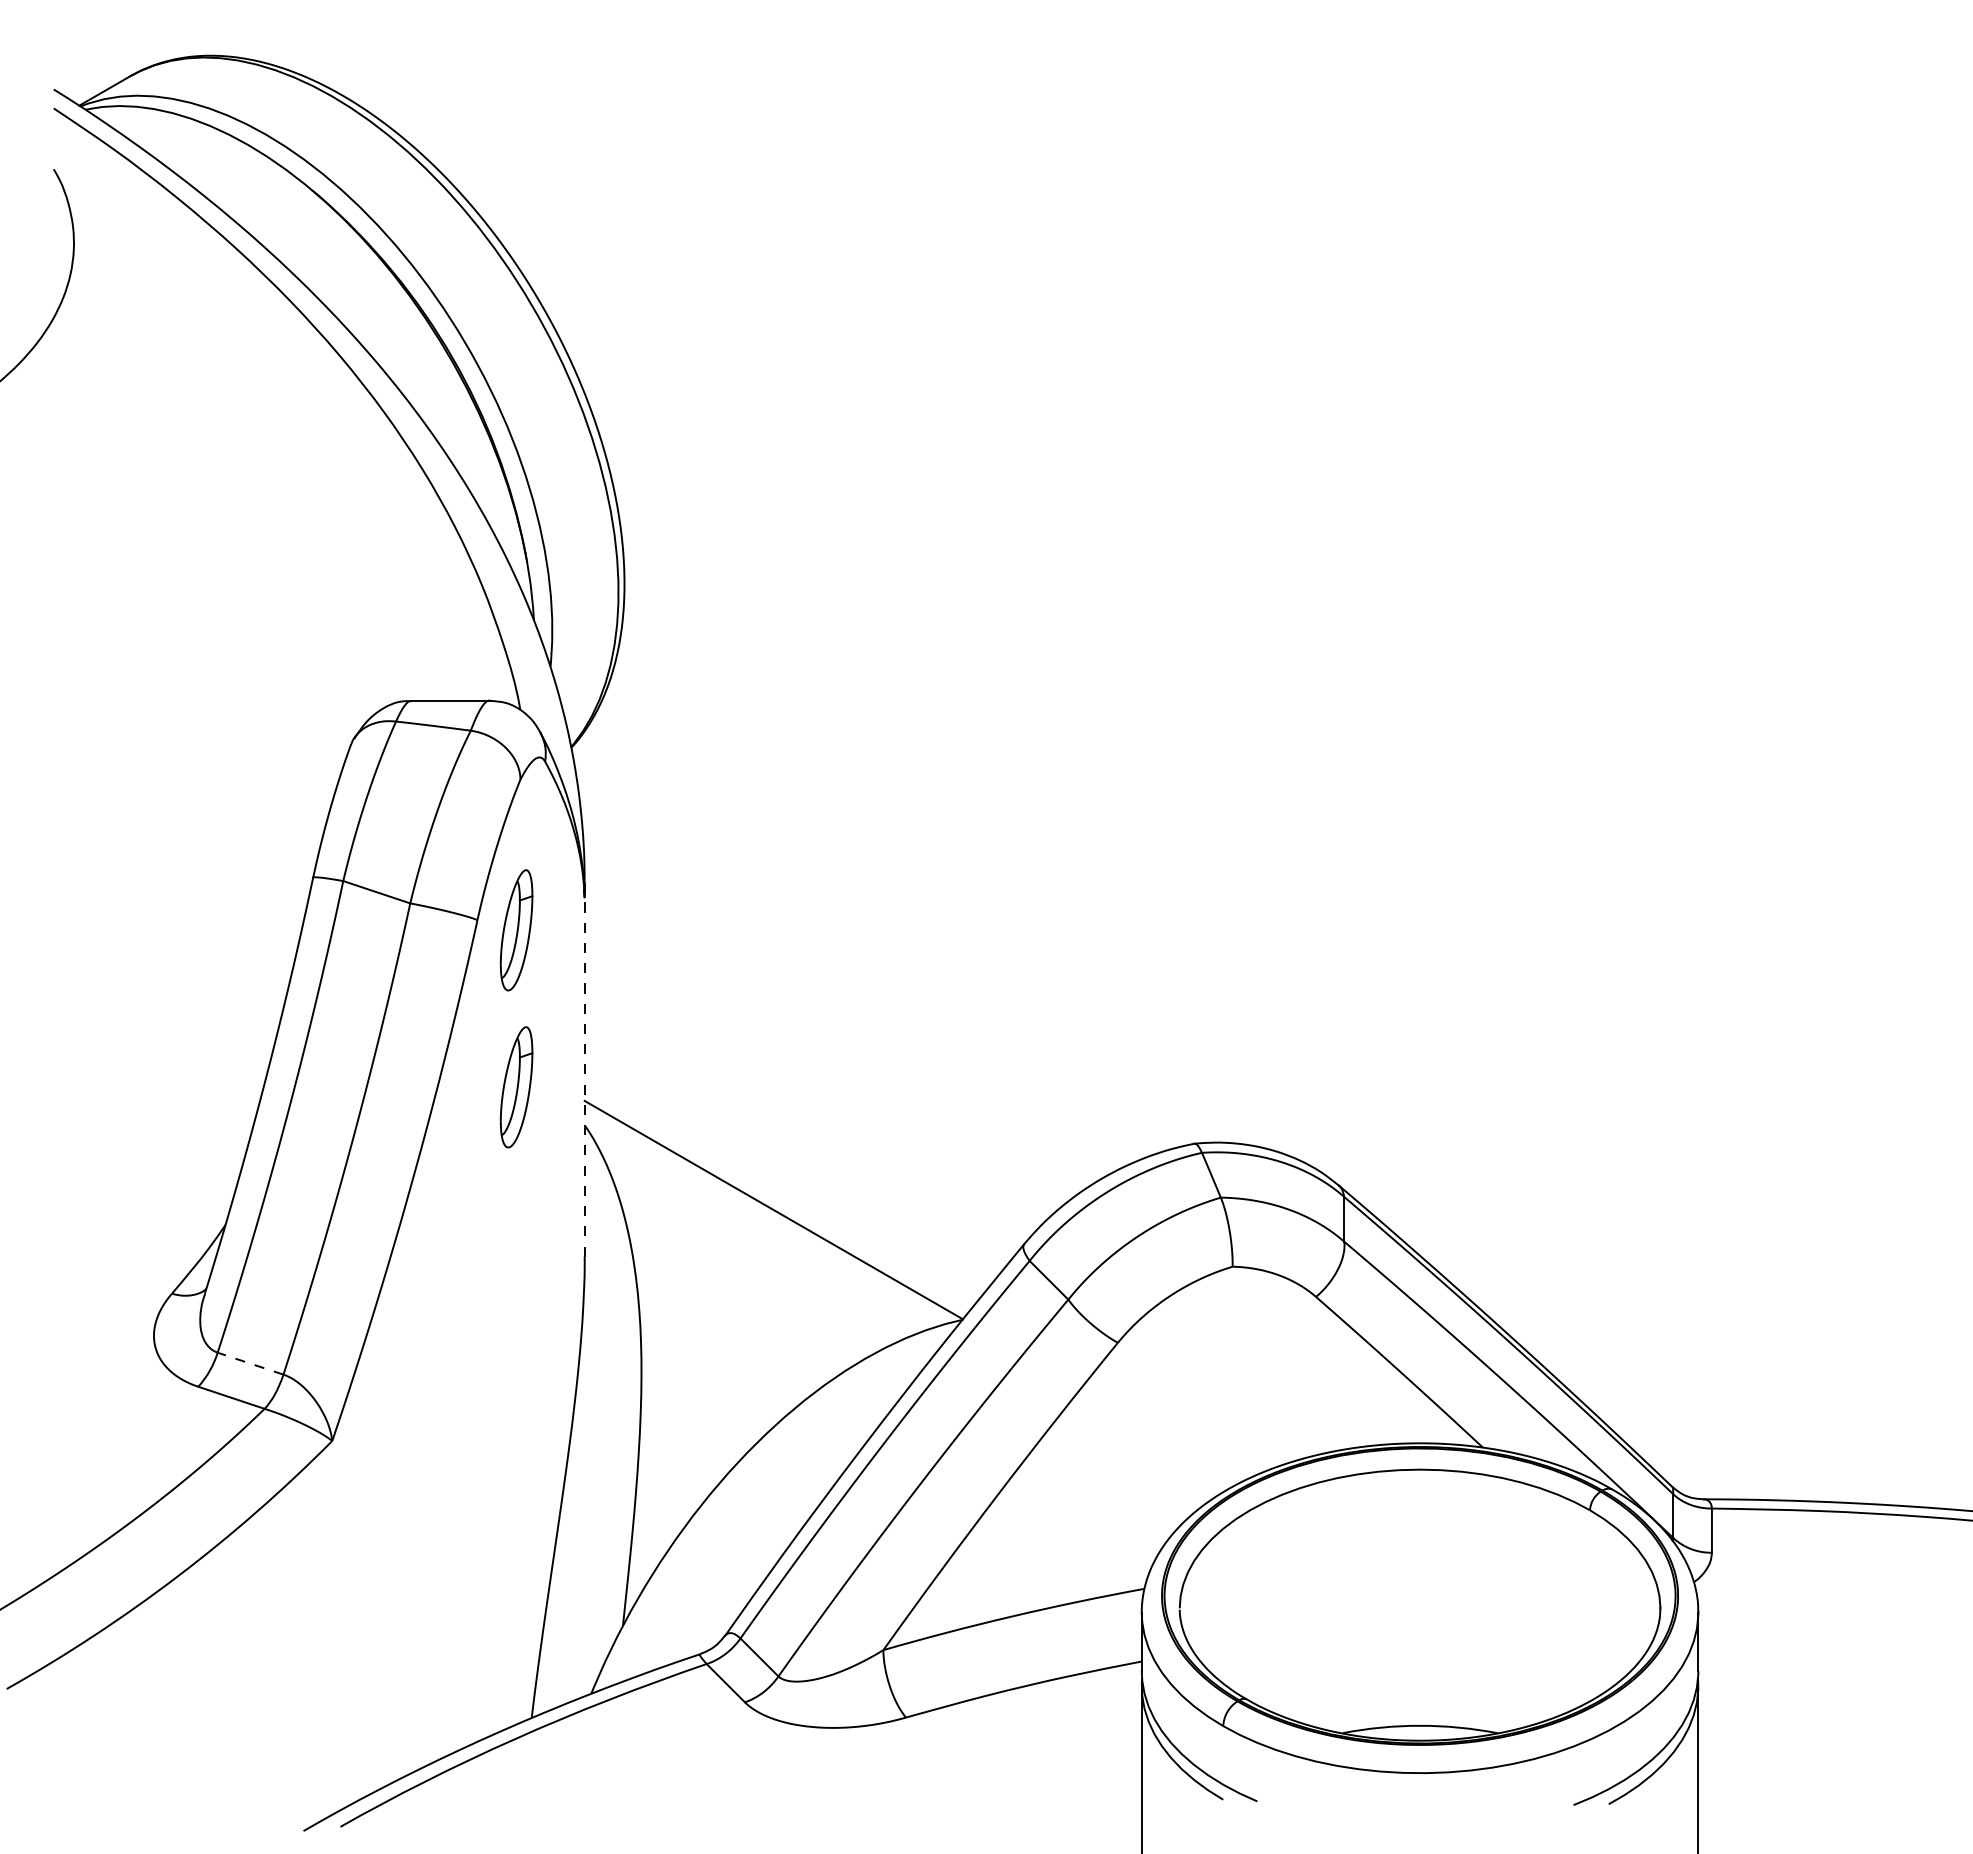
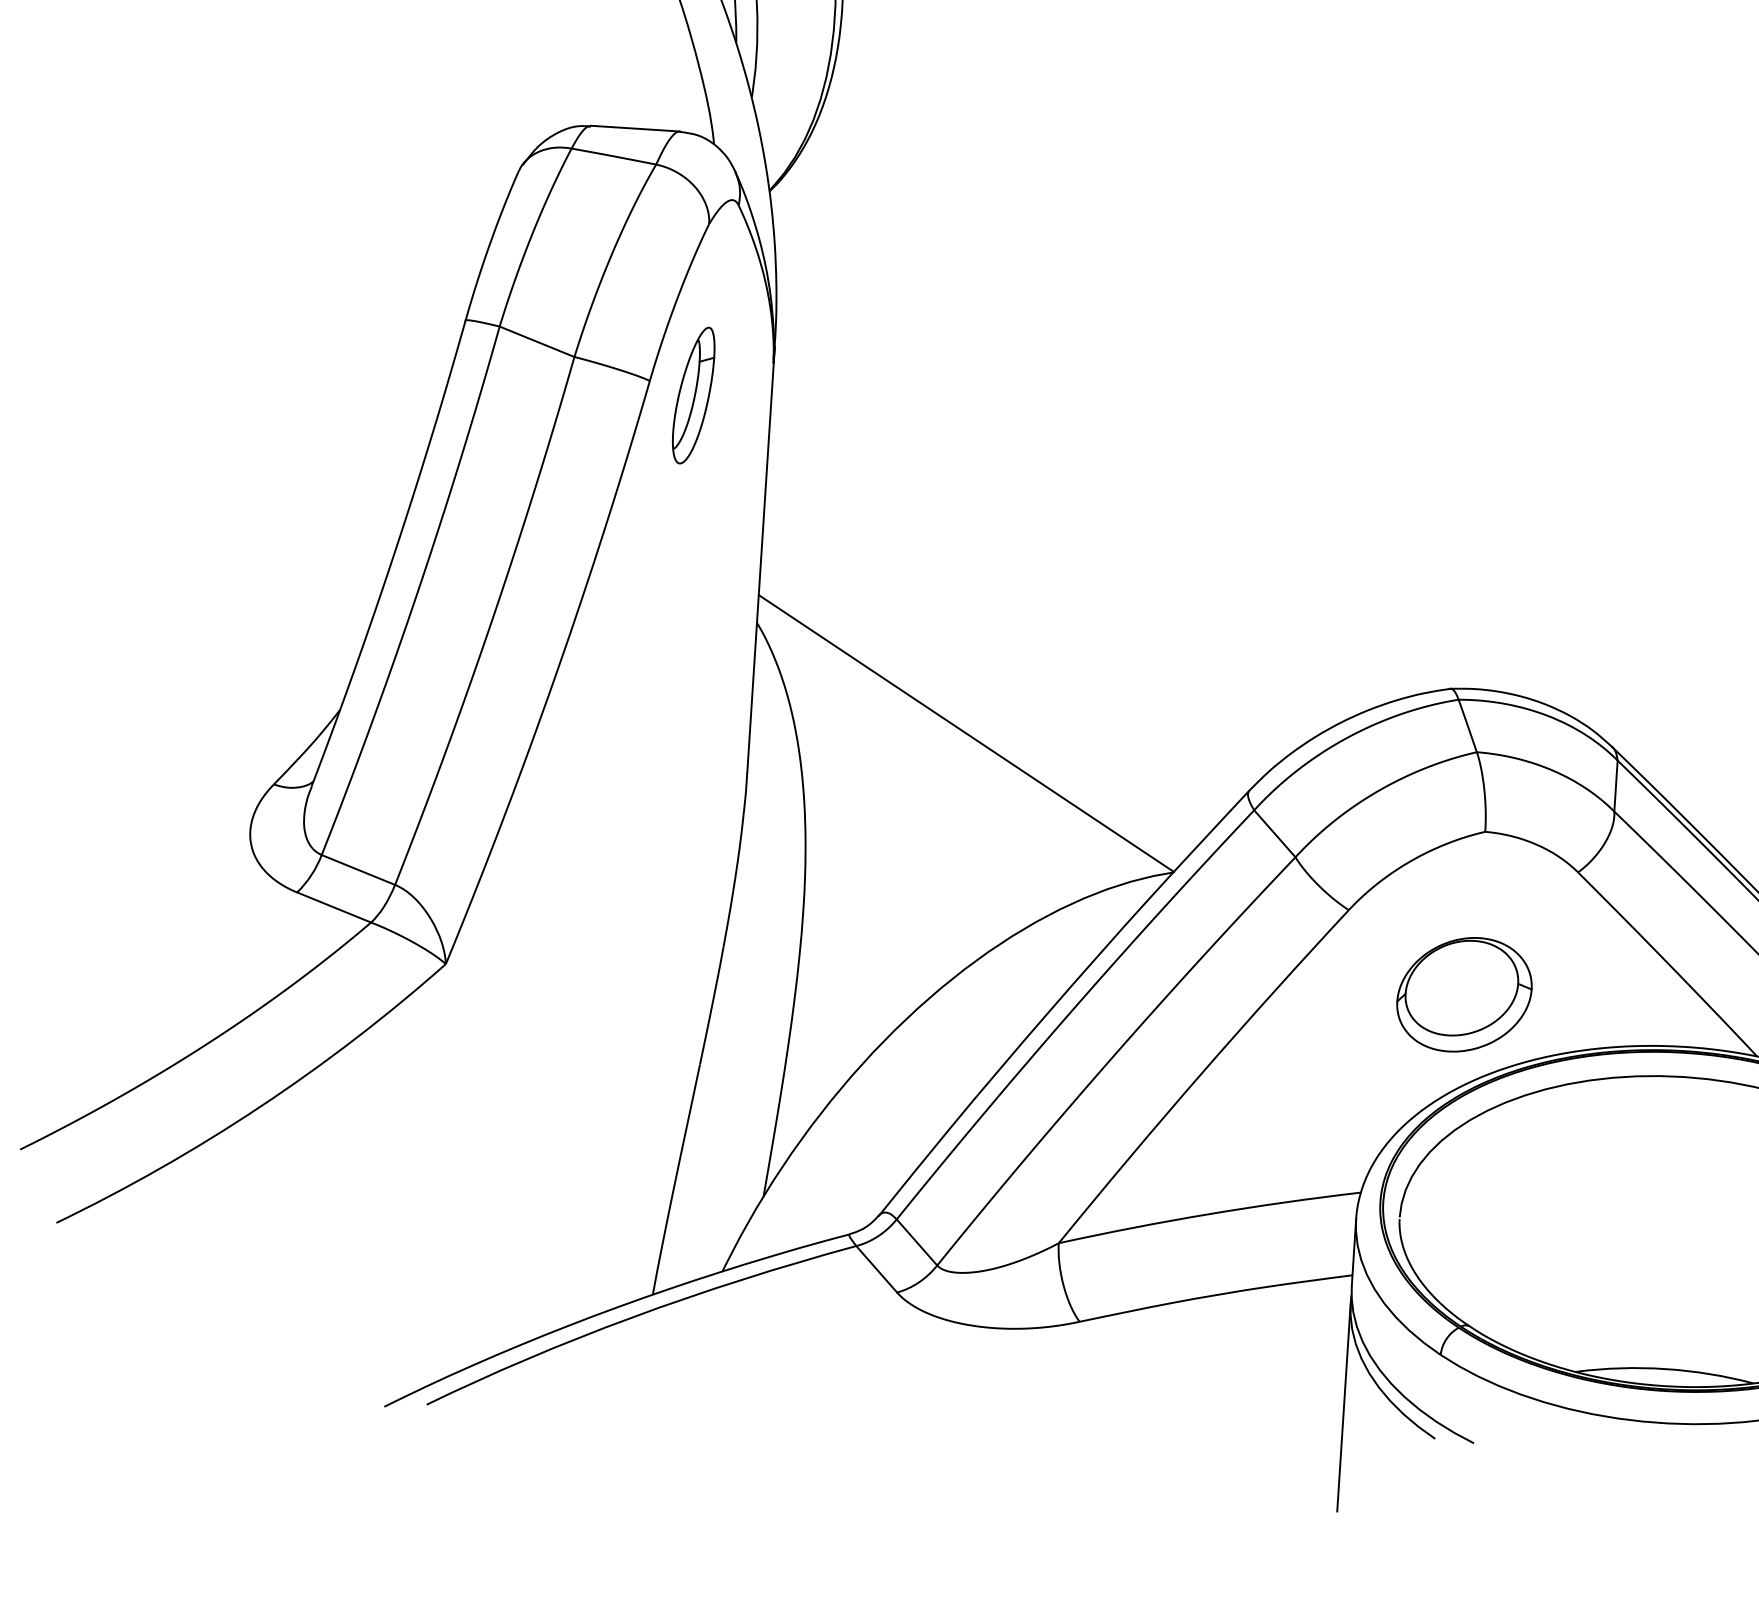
line: (584, 1070) -> (760, 560), dashed -> solid
part: (516, 1087) -> (681, 574), removed
line: (250, 1363) -> (358, 869), dashed -> solid
part: (1223, 1410) -> (1464, 995), added

